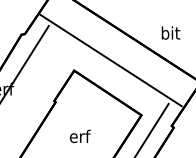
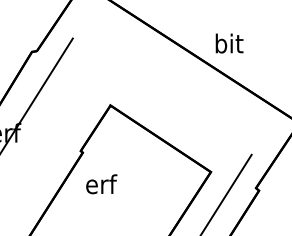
text: (170, 32) -> (228, 42), moved
line: (110, 60) -> (164, 90), removed
text: (80, 136) -> (101, 184), moved

